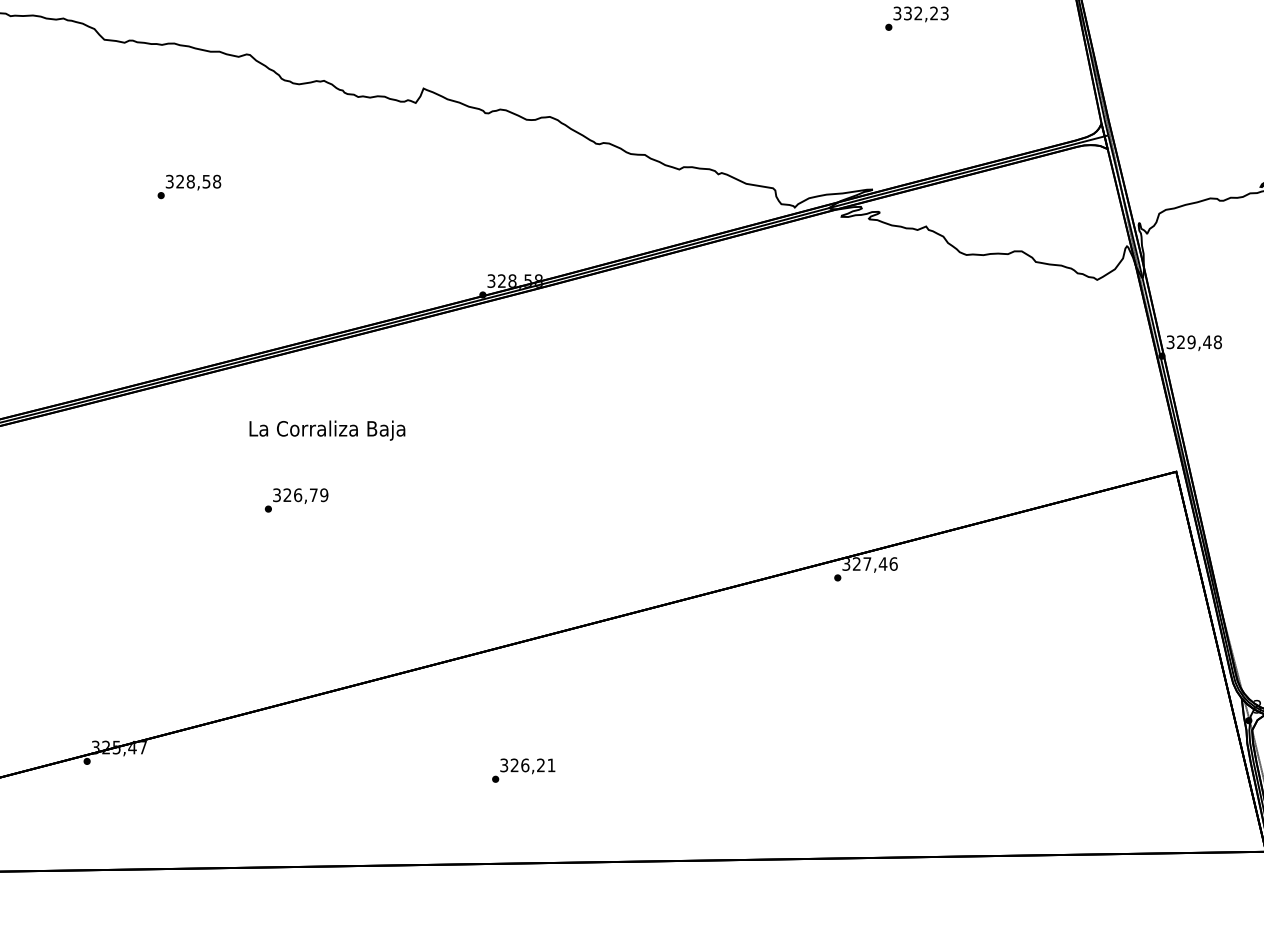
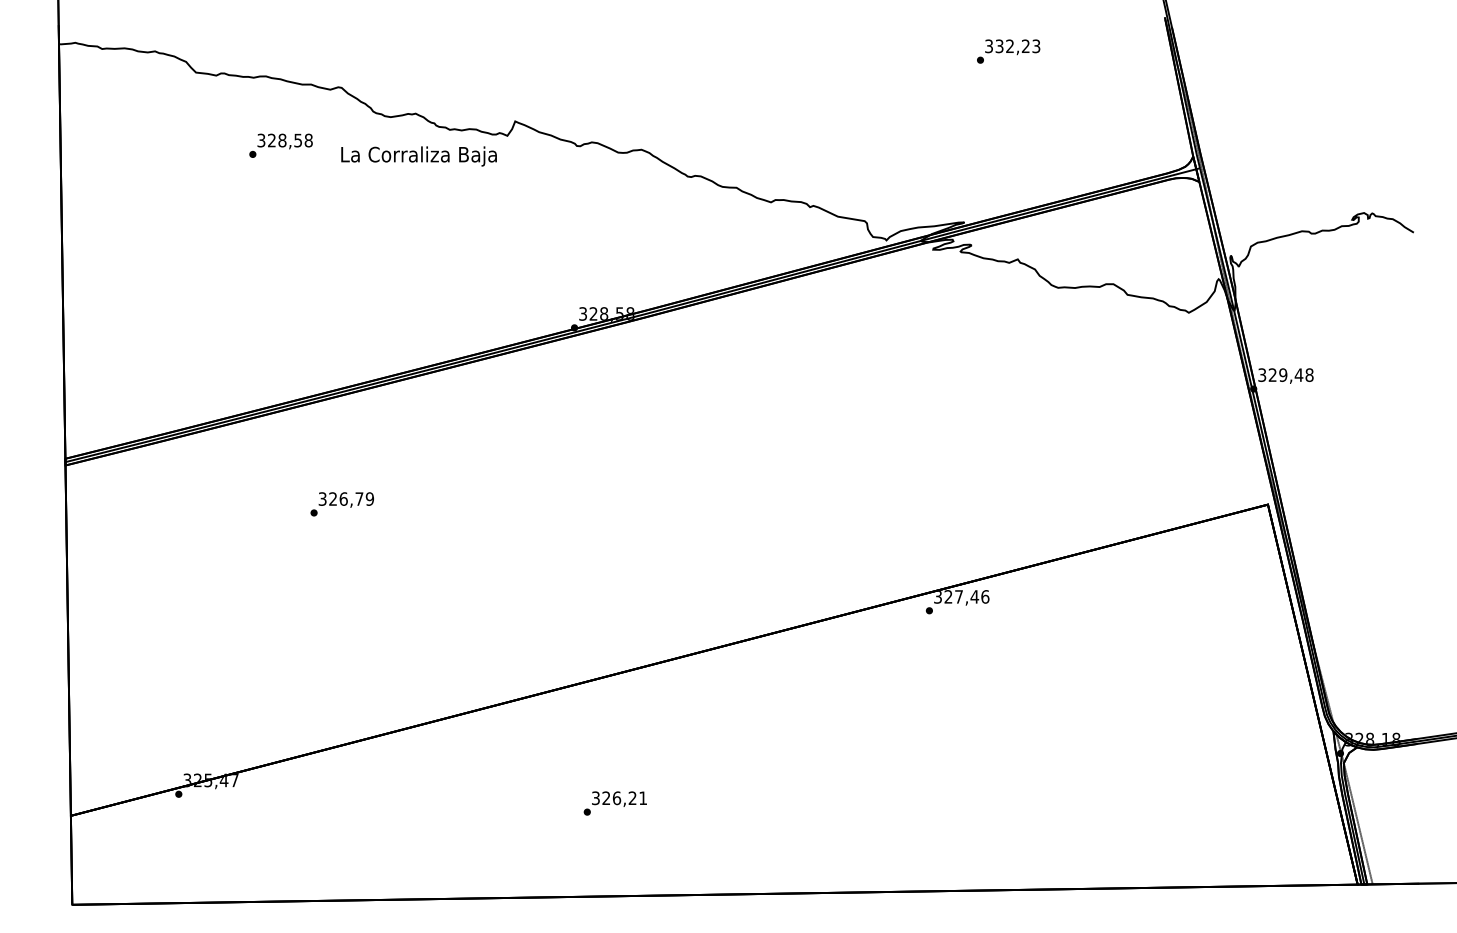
text: (188, 186) -> (280, 145), moved
text: (326, 430) -> (418, 156), moved
text: (295, 500) -> (341, 504), moved

